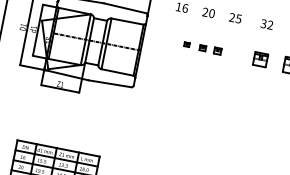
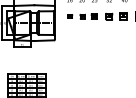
part: (202, 48) -> (82, 16), size x1.67

